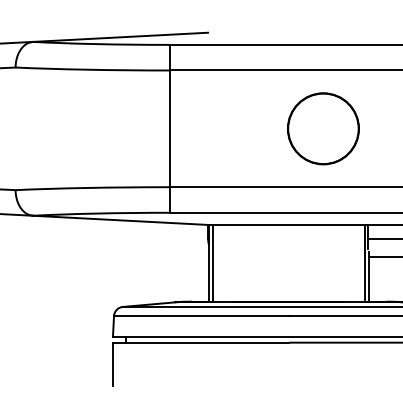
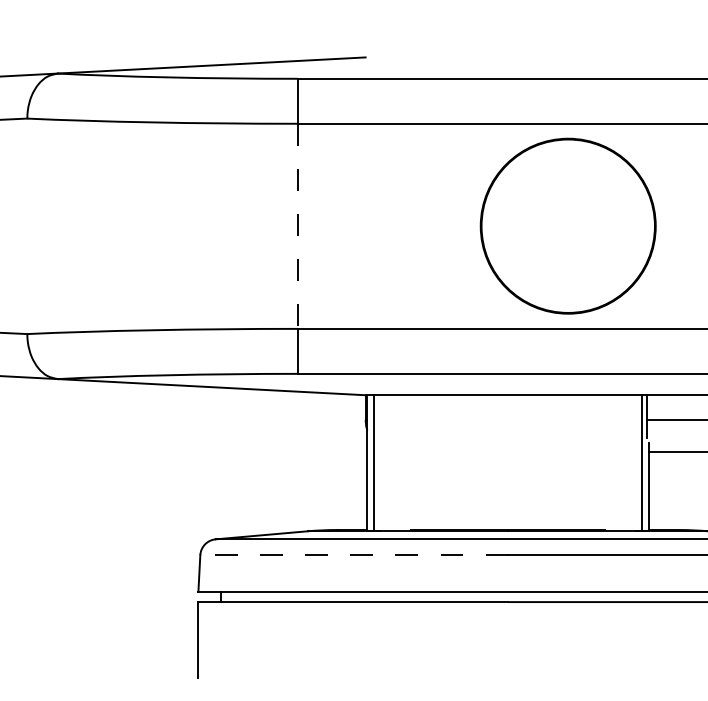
circle: (323, 128) -> (568, 225), size x1.4
line: (169, 129) -> (297, 227), solid -> dashed
line: (201, 316) -> (354, 556), solid -> dashed

